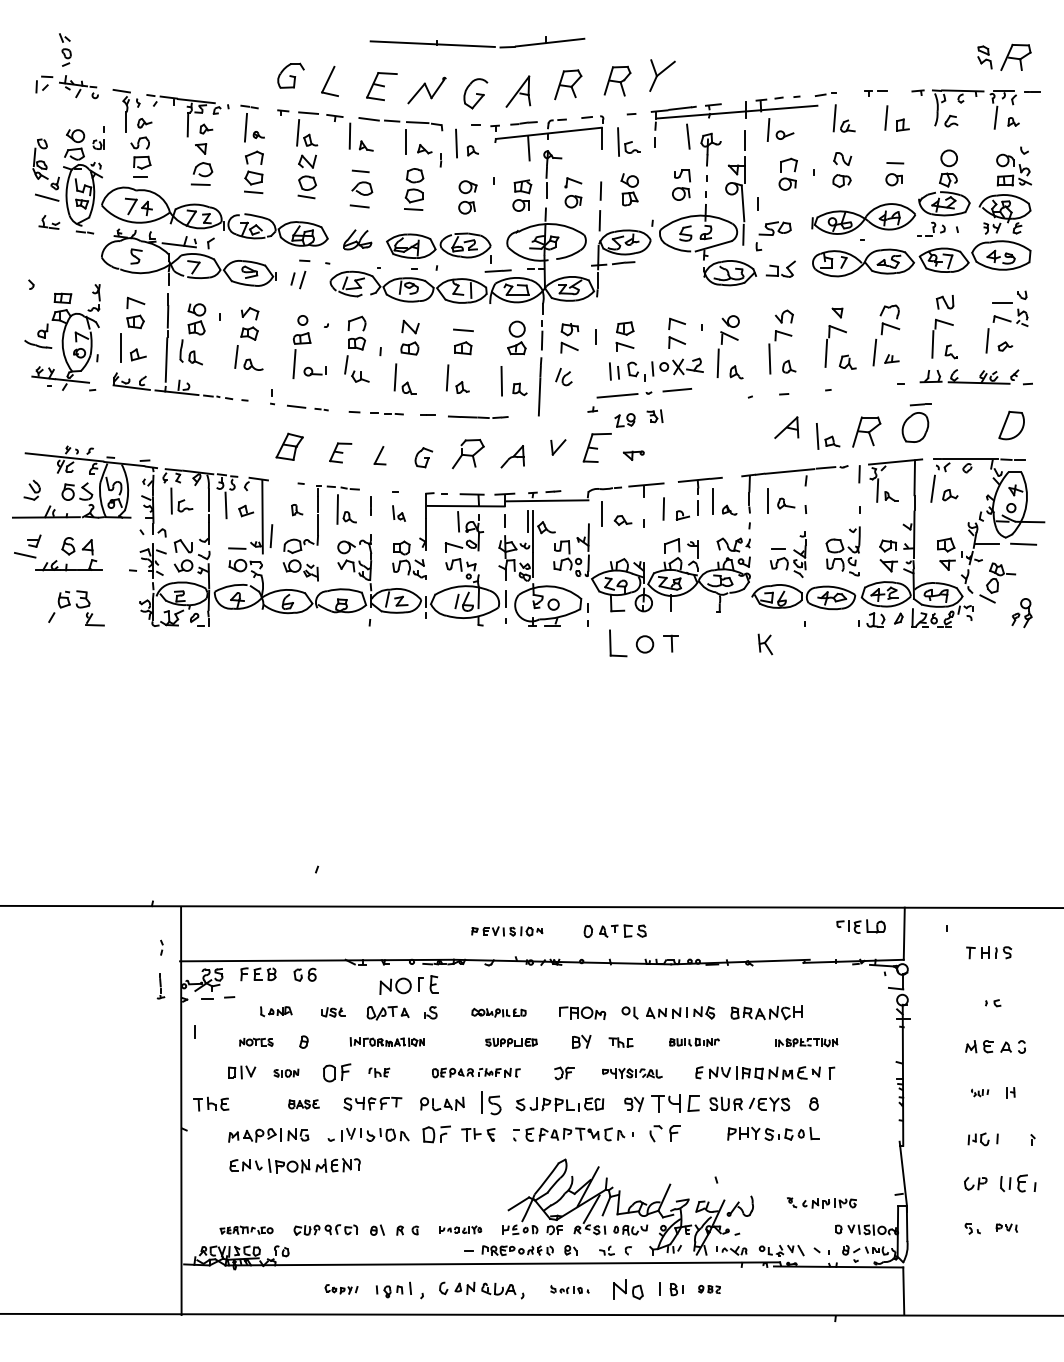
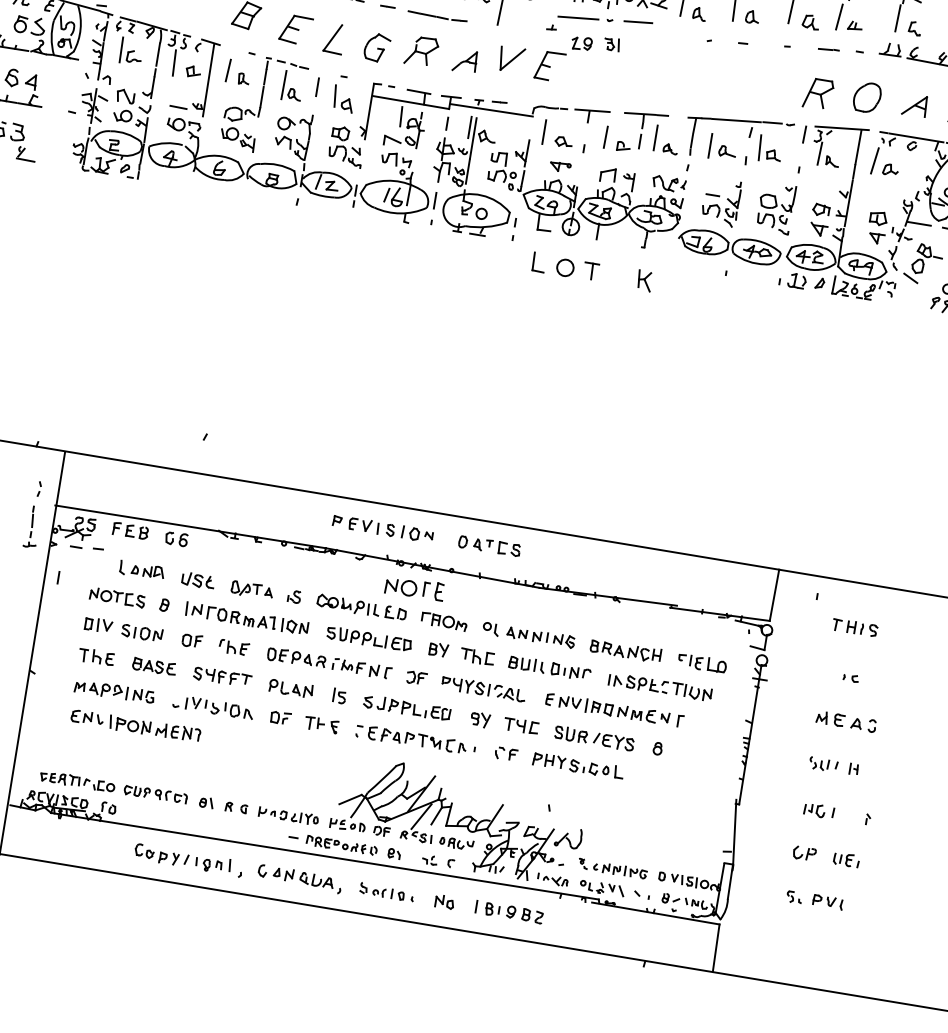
line: (920, 404) -> (828, 49), moved
part: (786, 427) -> (914, 105), moved
part: (828, 436) -> (770, 149), moved
part: (558, 447) -> (511, 59), size x1.67
part: (340, 452) -> (295, 29), size x1.43
part: (379, 455) -> (333, 38), size x1.67
part: (633, 455) -> (560, 166), moved
part: (423, 457) -> (376, 47), size x1.43
part: (398, 513) -> (343, 98), size x1.67
line: (271, 535) -> (228, 69), moved
part: (618, 643) -> (539, 262), size x0.71
part: (765, 644) -> (644, 280), moved
part: (860, 926) -> (701, 663), moved
part: (507, 931) -> (383, 528), size x1.43
part: (408, 984) -> (414, 587), moved
part: (160, 986) -> (31, 527), size x1.67
part: (276, 1011) -> (142, 570), size x1.43
part: (333, 1012) -> (198, 580), size x1.43
part: (498, 1012) -> (361, 607), size x1.67
part: (387, 1041) -> (247, 618), size x1.67
part: (256, 1042) -> (117, 597), size x1.67
part: (511, 1042) -> (369, 639), size x1.67
part: (620, 1042) -> (476, 656), size x1.43
part: (694, 1042) -> (549, 668), size x1.67
part: (806, 1042) -> (660, 686), size x1.67
part: (336, 1072) -> (191, 640), size x0.71
part: (379, 1072) -> (234, 647), size x1.43
part: (476, 1072) -> (329, 663), size x1.43
part: (286, 1073) -> (142, 633), size x1.67
part: (632, 1073) -> (483, 689), size x1.43
part: (979, 1092) -> (823, 764), size x1.67
part: (211, 1103) -> (96, 656), moved
part: (491, 1103) -> (339, 696), size x0.62
part: (675, 1103) -> (521, 725), size x0.71
part: (303, 1104) -> (154, 666), size x1.43
part: (664, 1133) -> (505, 753), size x0.71
part: (773, 1133) -> (578, 765), moved
part: (436, 1134) -> (280, 717), size x0.71
part: (1017, 1182) -> (846, 859), size x0.71
part: (821, 1202) -> (612, 868), moved
part: (1006, 1228) -> (827, 902), size x1.43
part: (460, 1229) -> (288, 815), size x1.43
part: (246, 1230) -> (77, 781), size x1.43
part: (341, 1289) -> (161, 855), size x1.67
part: (569, 1289) -> (386, 892), size x1.43
part: (628, 1289) -> (444, 901), size x0.62
part: (709, 1289) -> (524, 914), size x1.67

